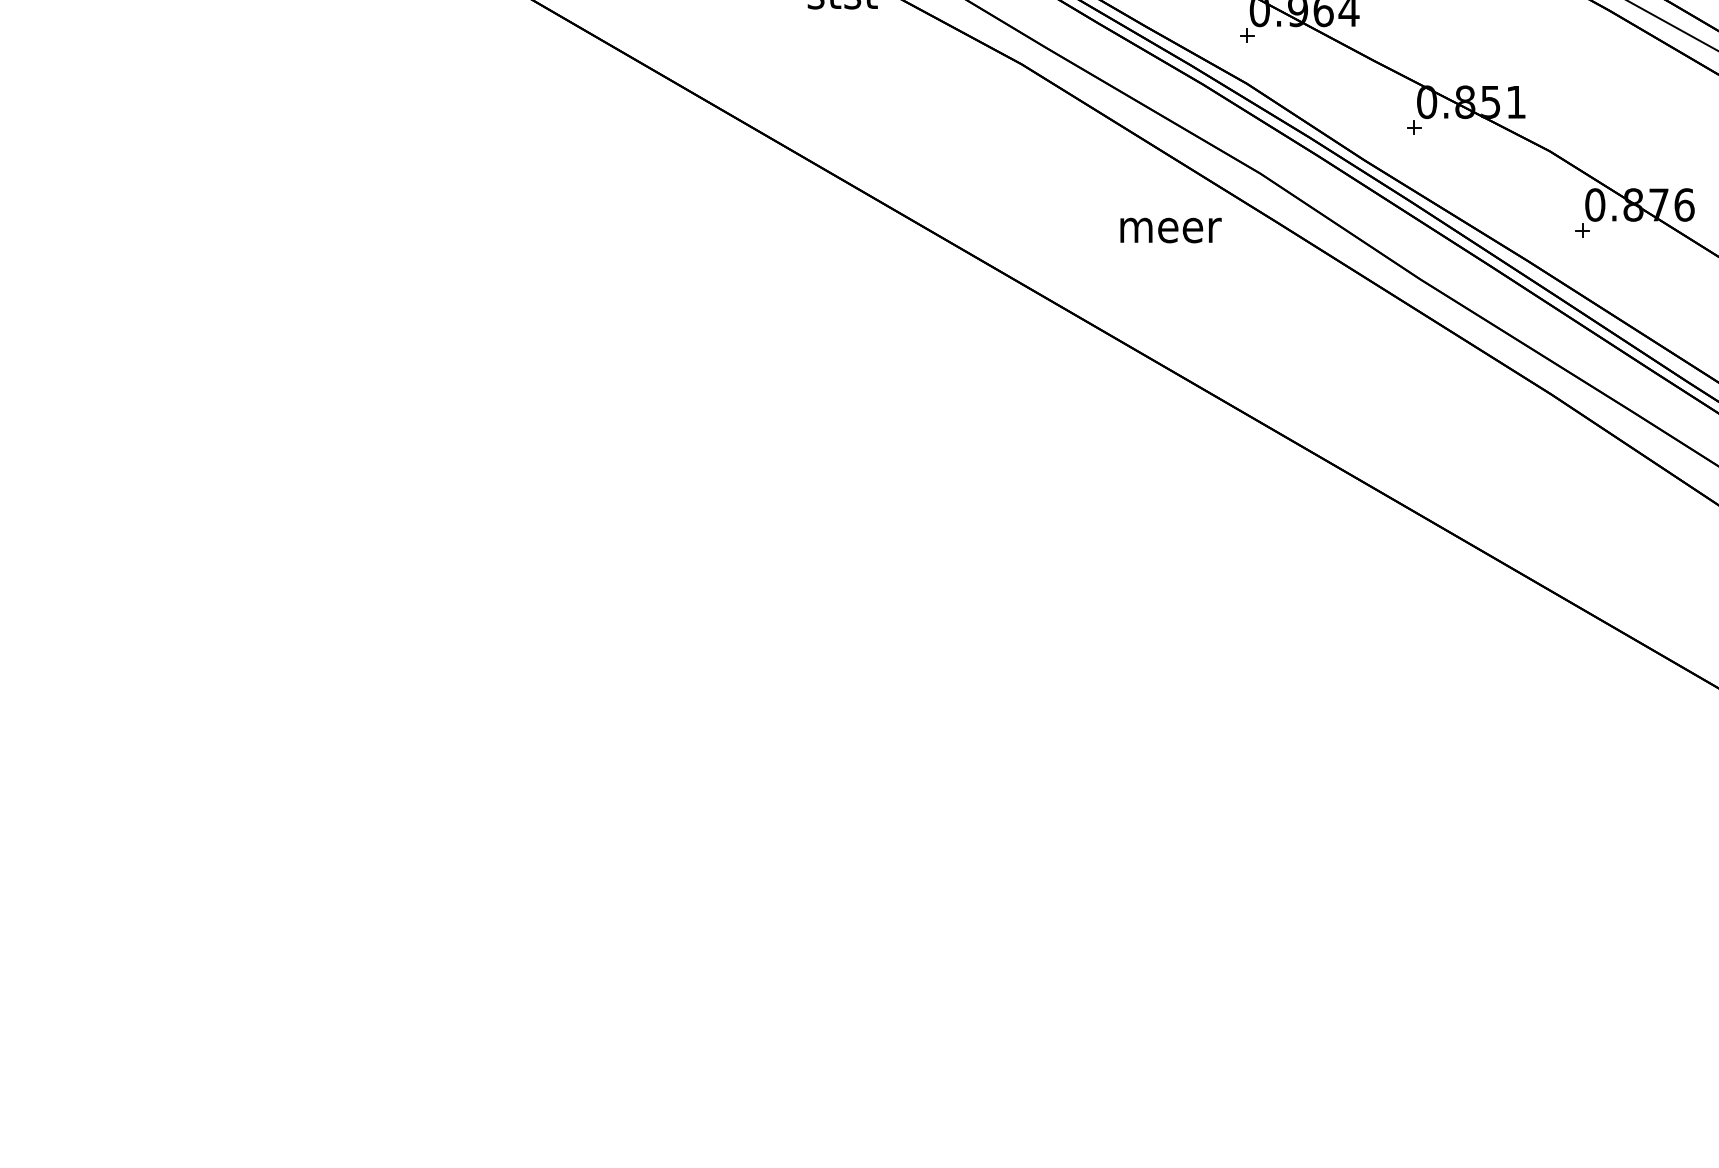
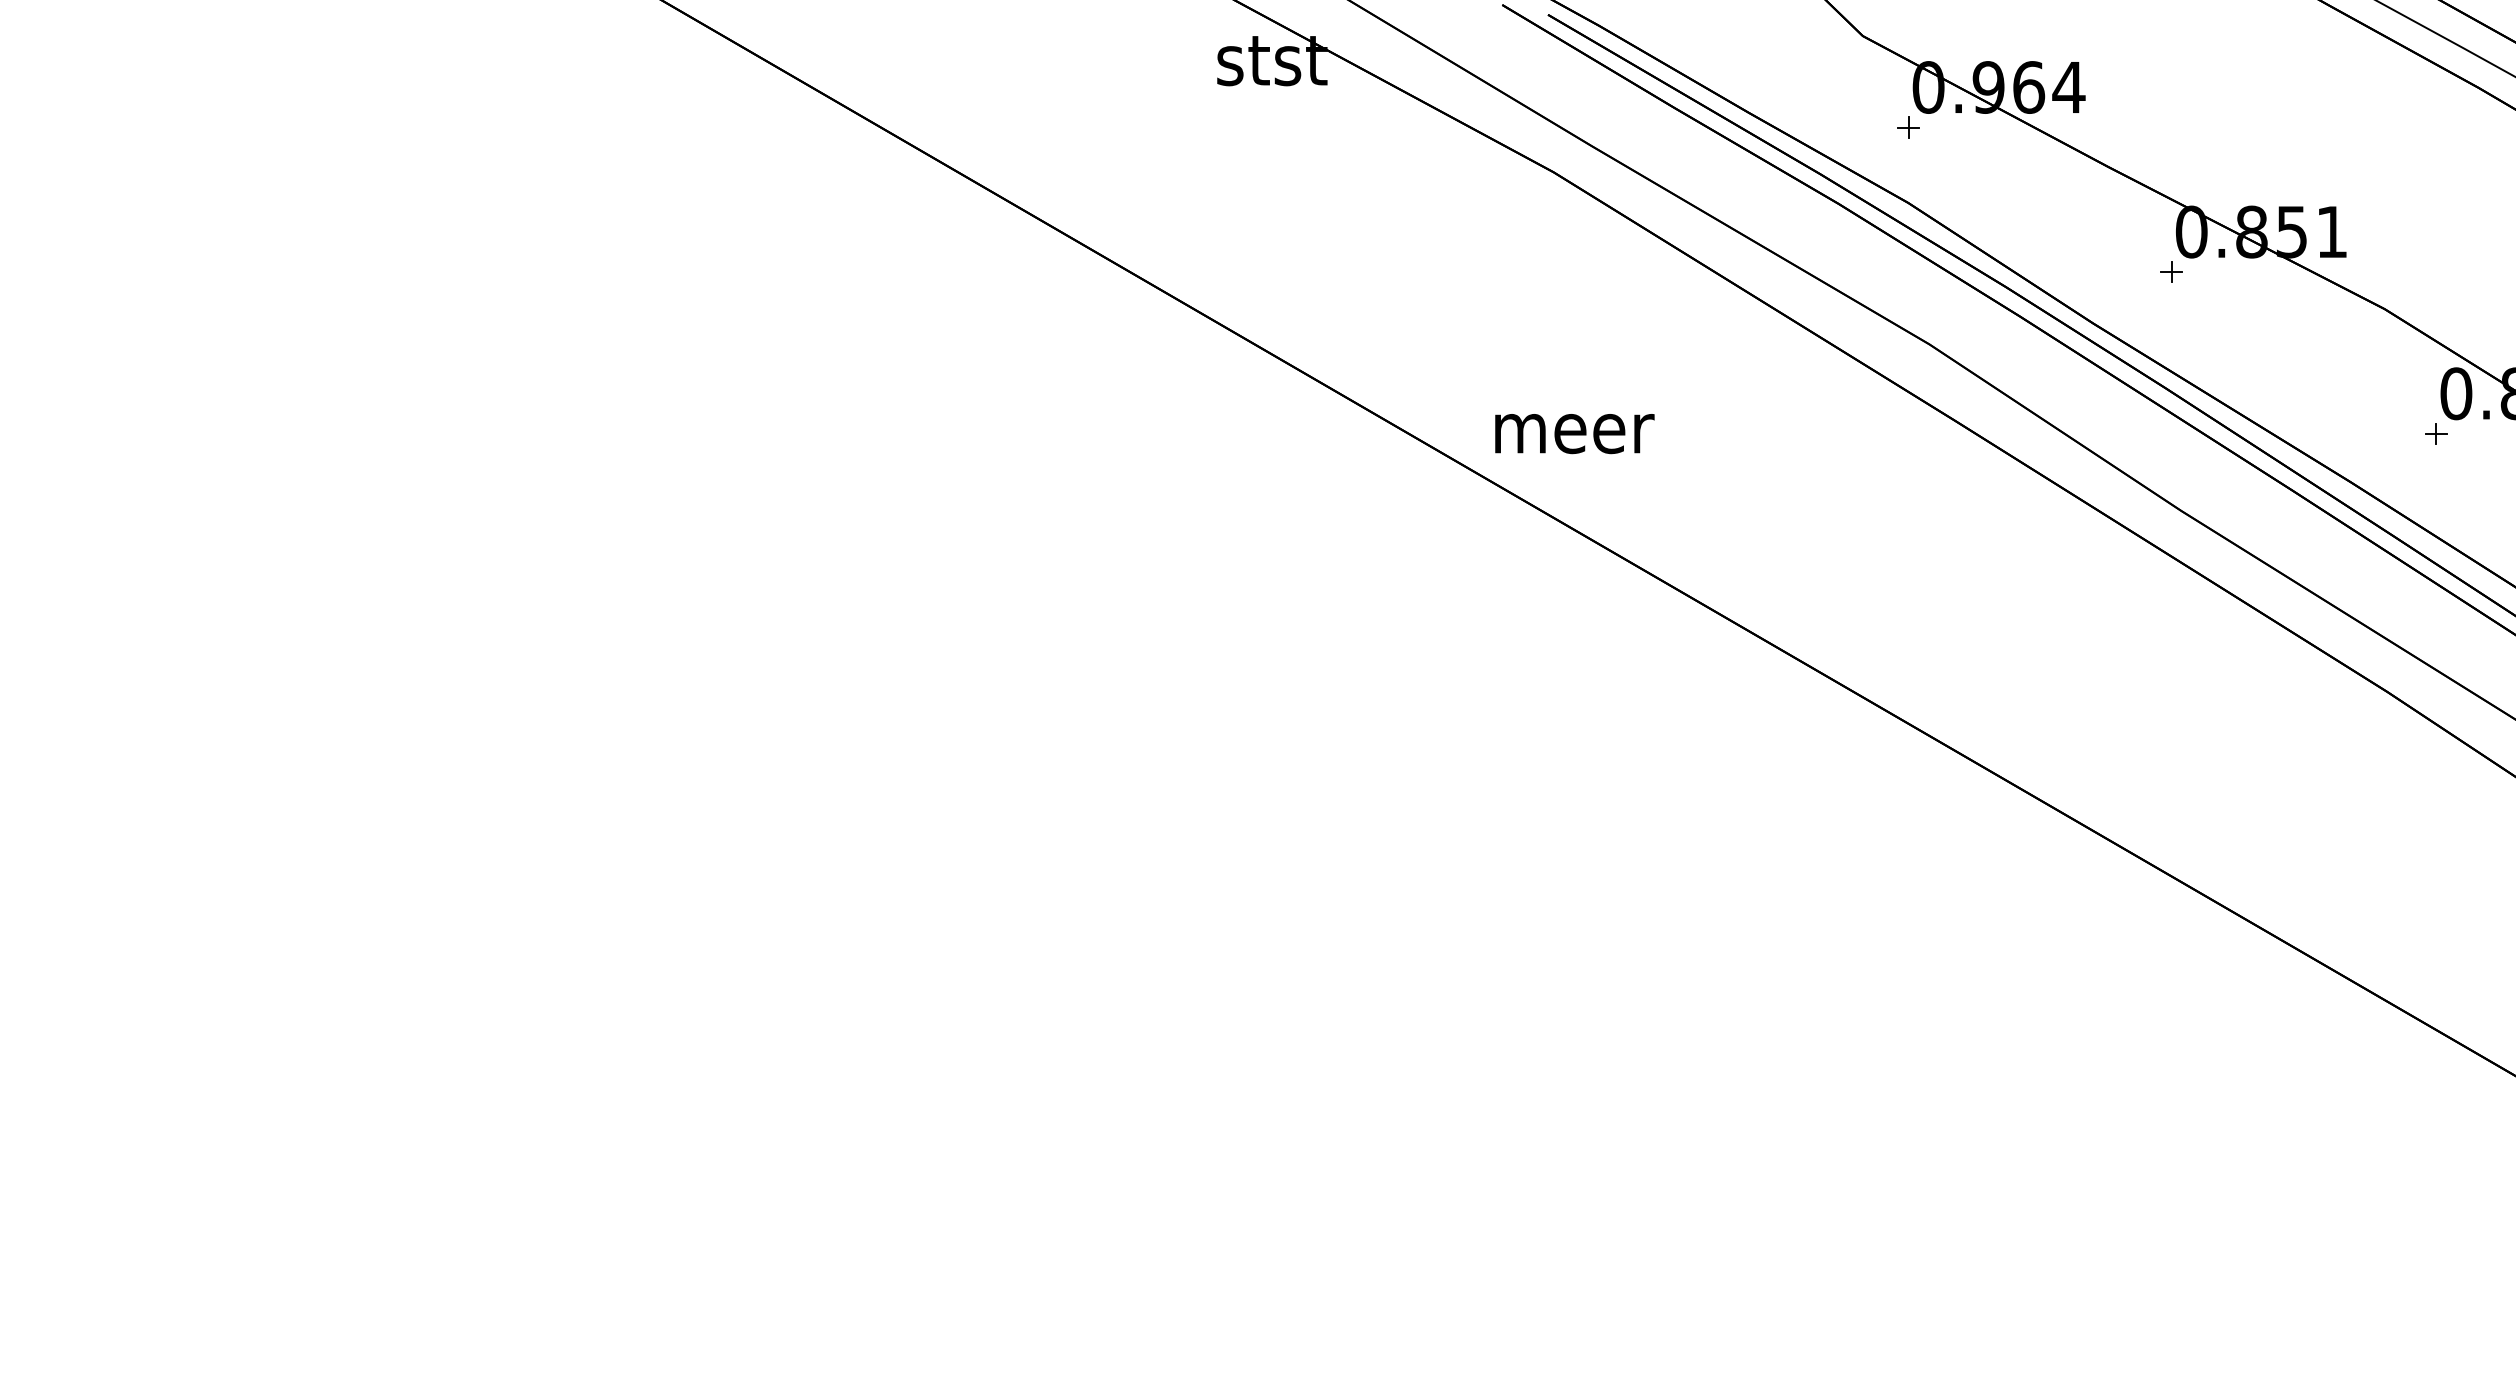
text: (1170, 230) -> (1573, 433), moved

